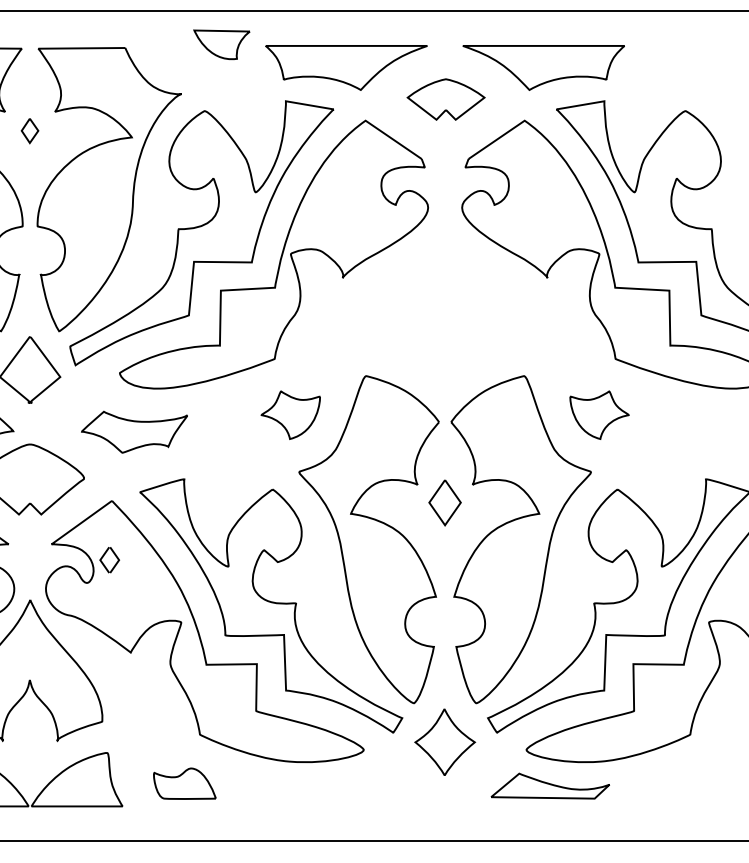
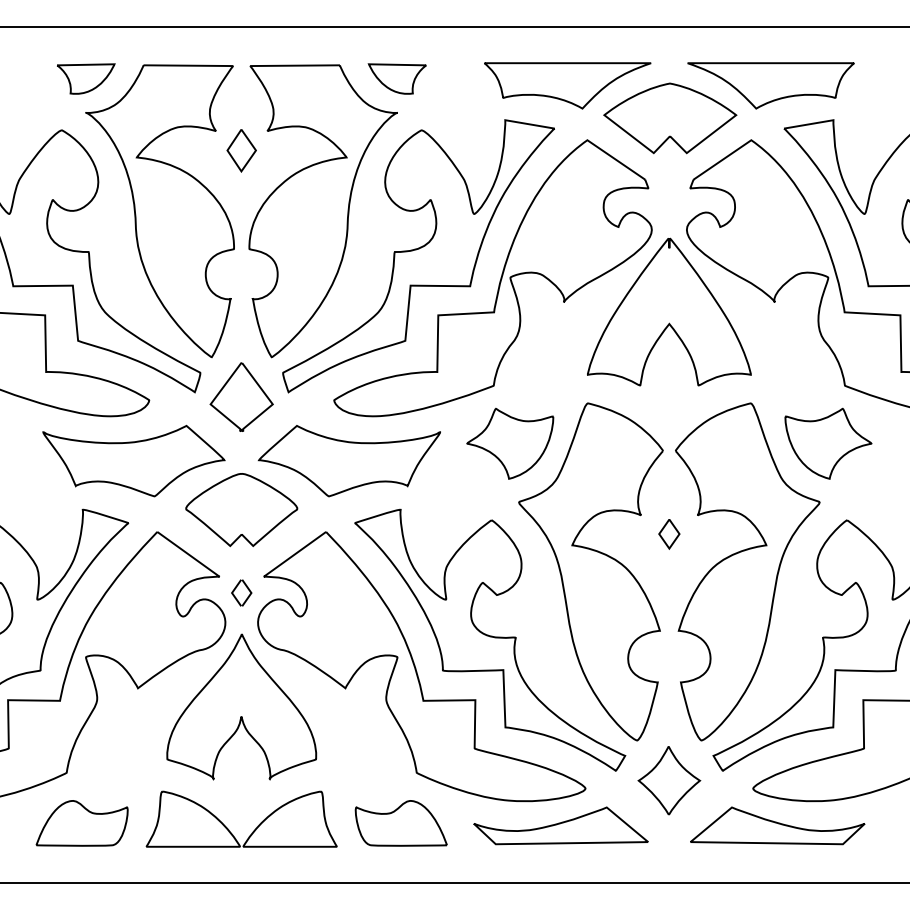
part: (221, 44) -> (396, 78), moved
part: (446, 99) -> (670, 118), size x1.67
part: (29, 130) -> (241, 150), size x1.67
part: (445, 286) -> (669, 311), added
part: (290, 415) -> (510, 443), size x1.43
part: (599, 415) -> (828, 443), size x1.43
part: (133, 432) -> (348, 461), size x1.67
part: (445, 503) -> (669, 534), size x0.62
part: (109, 559) -> (241, 592), moved
part: (184, 783) -> (400, 823), size x1.43
part: (339, 785) -> (560, 825), added
part: (550, 785) -> (777, 825), size x1.43

